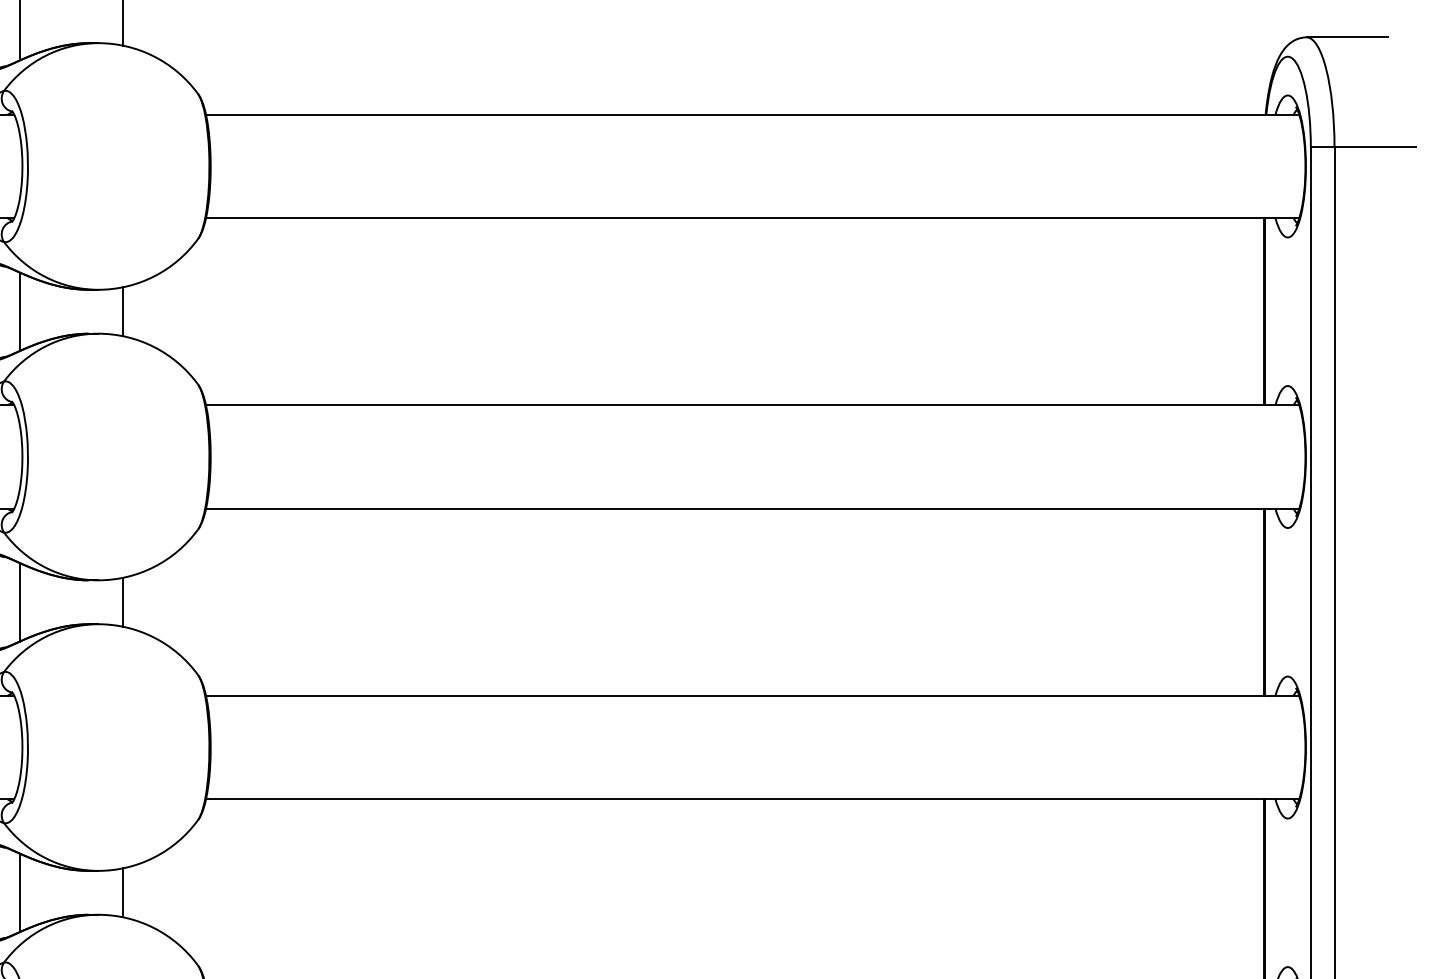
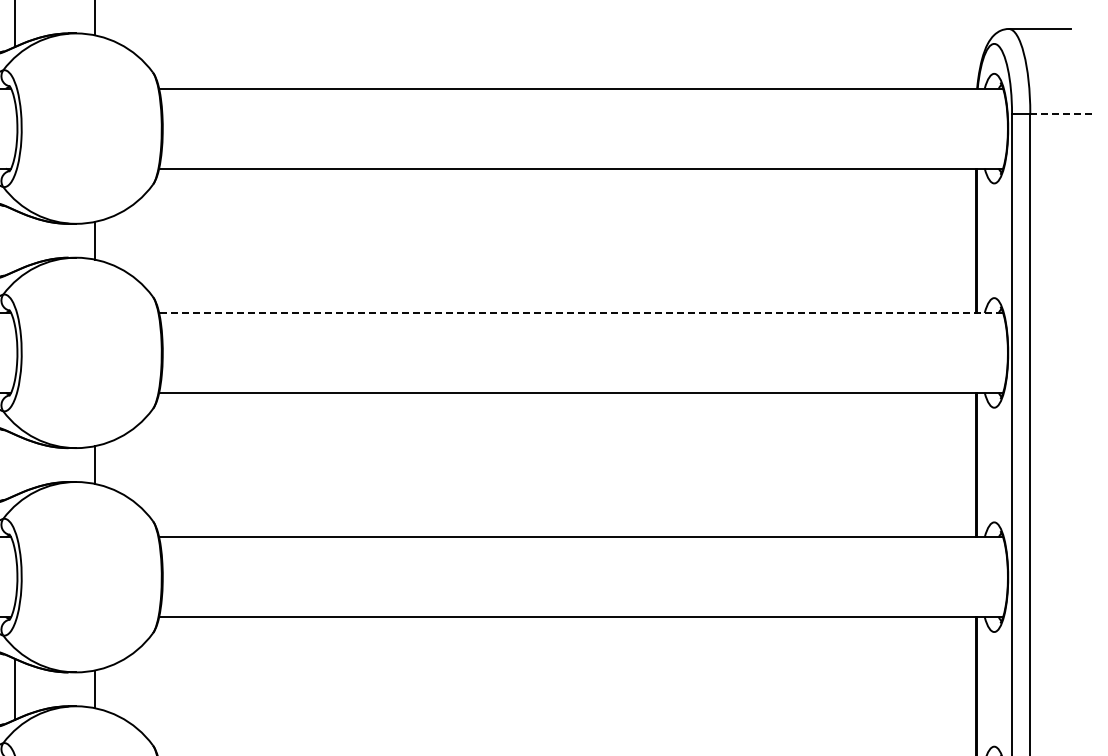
line: (1376, 146) -> (1062, 113), solid -> dashed
line: (19, 311) -> (15, 240), removed
line: (753, 405) -> (581, 313), solid -> dashed
line: (19, 601) -> (15, 464), removed

